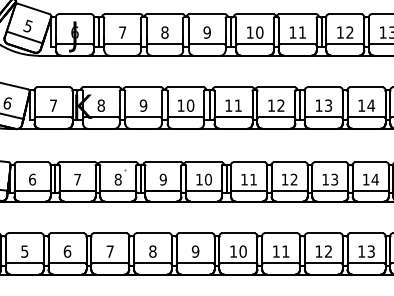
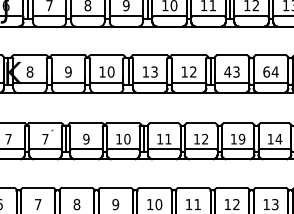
text: (237, 105) -> (153, 71), 11 -> 13
text: (318, 105) -> (227, 71), 13 -> 43
text: (361, 105) -> (266, 71), 14 -> 64
text: (117, 179) -> (44, 139), 8 -> 7
text: (334, 179) -> (241, 139), 13 -> 19

